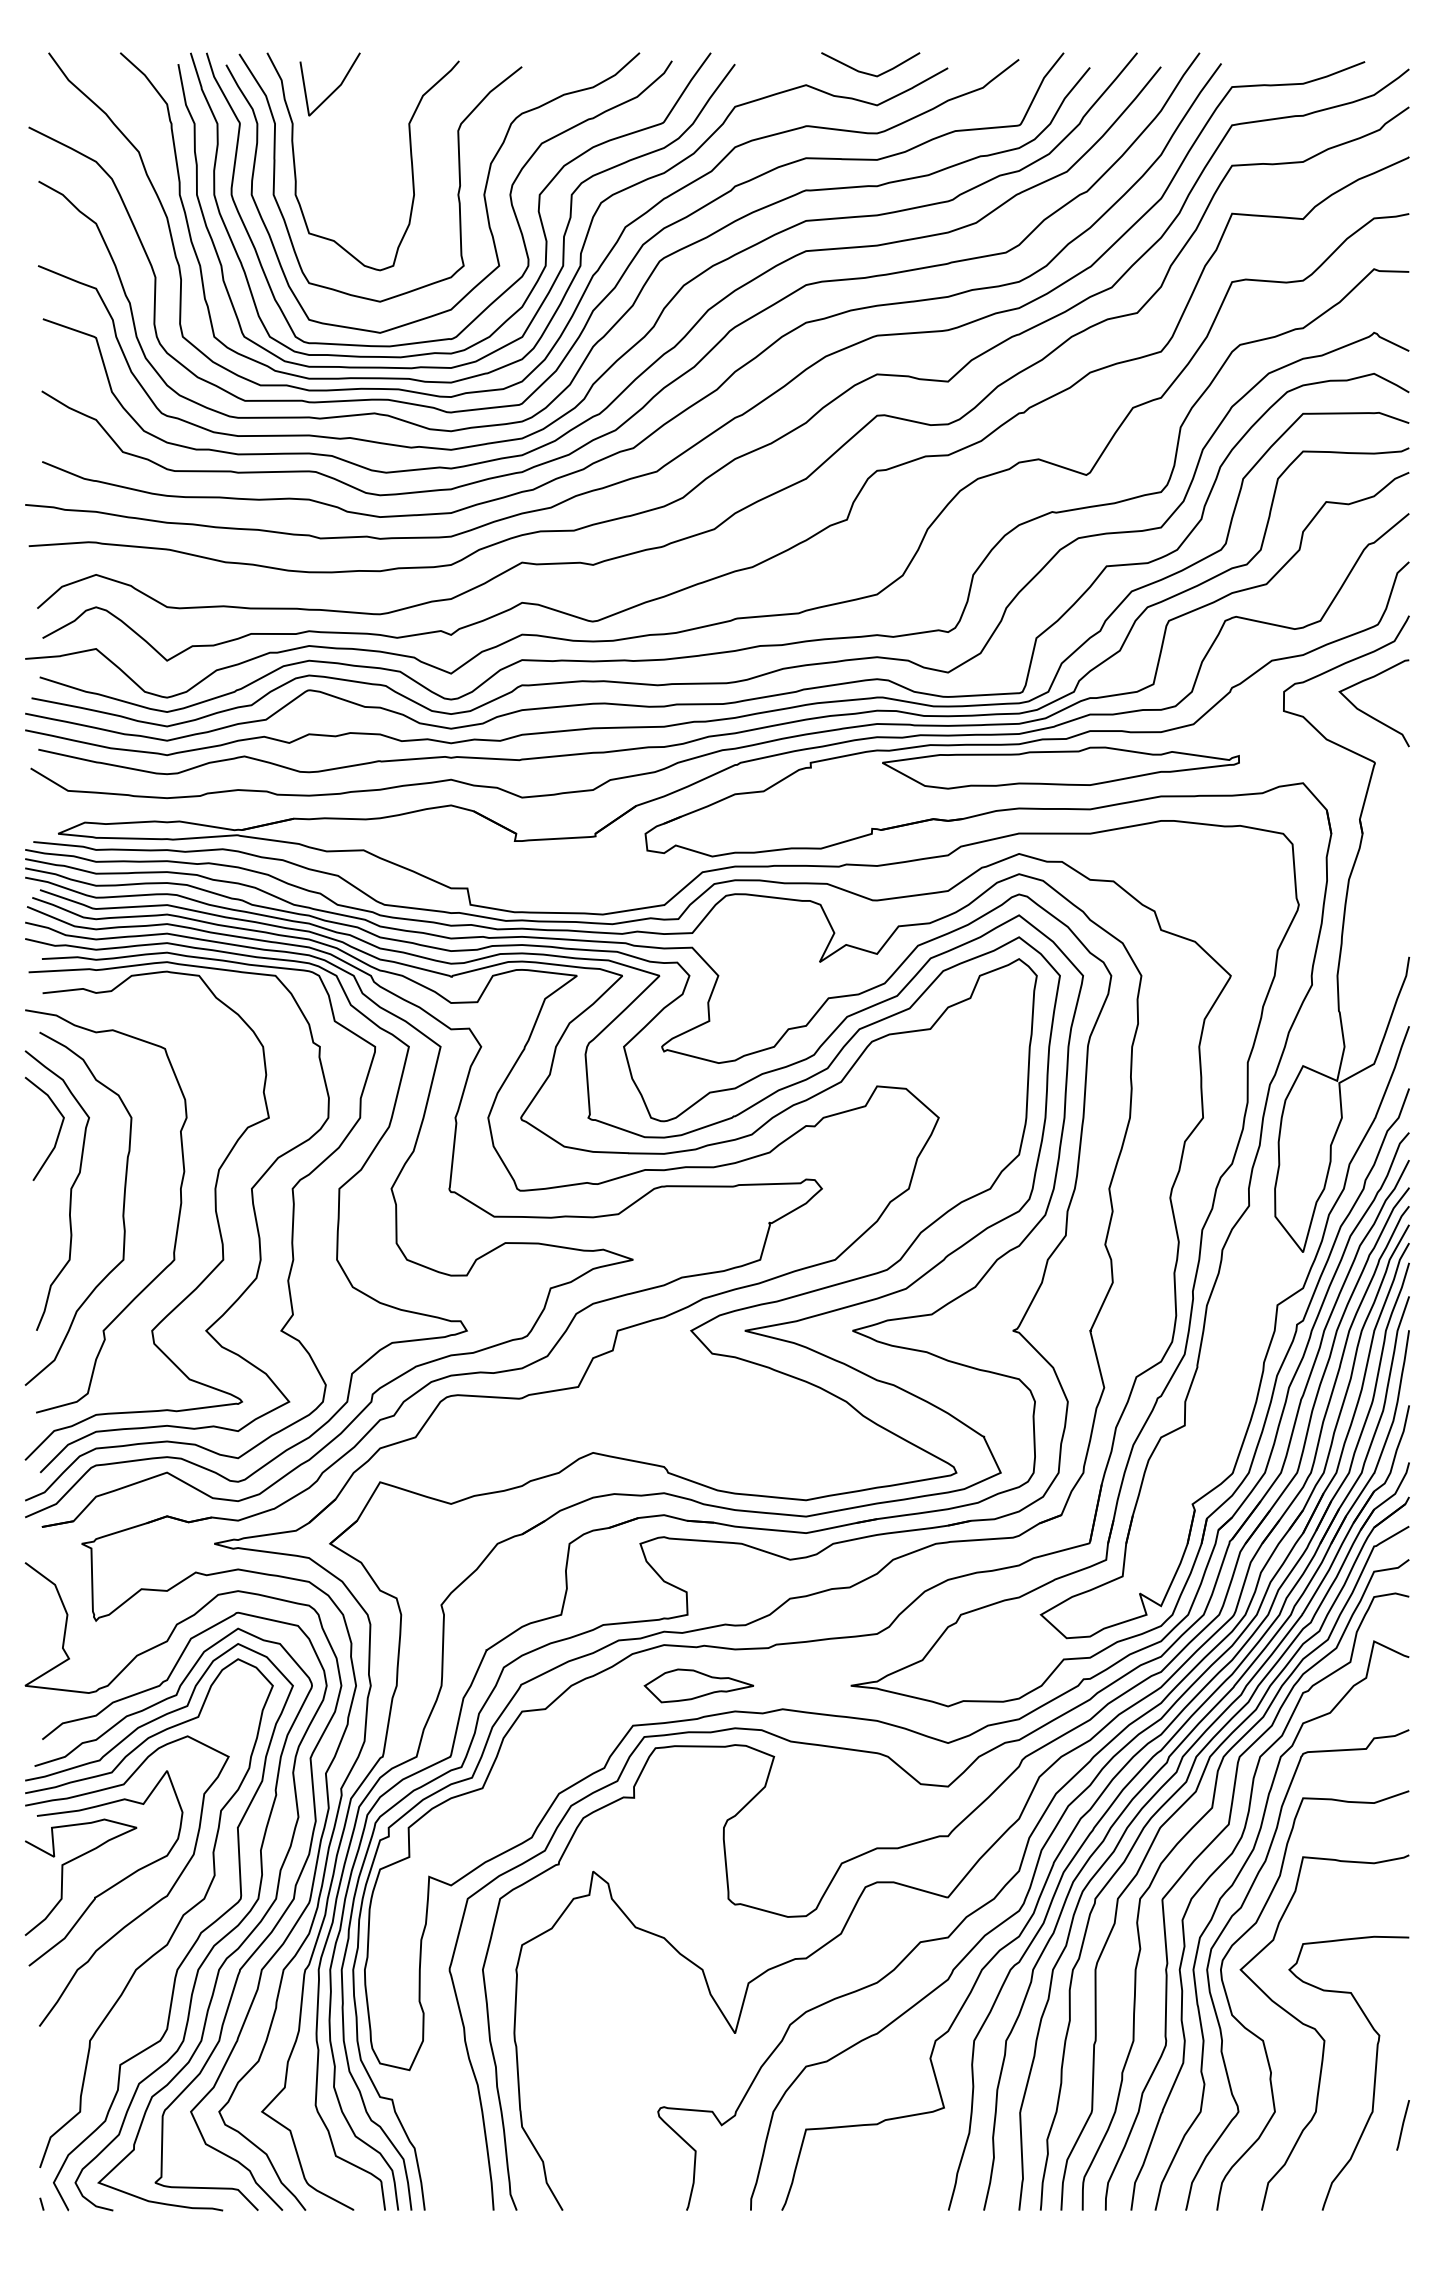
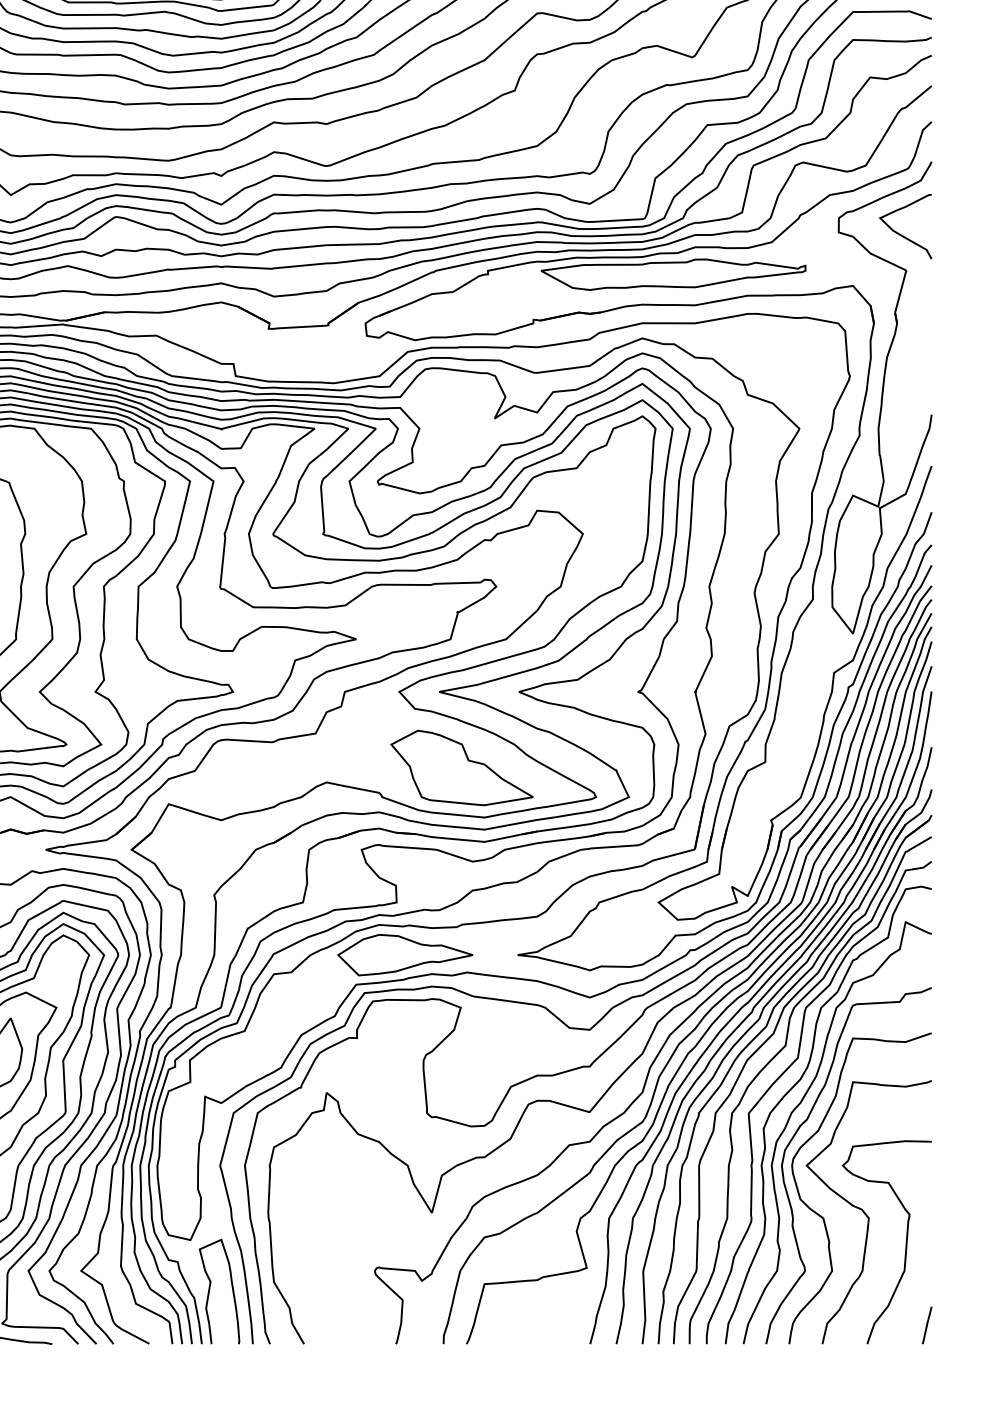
part: (775, 1433) -> (461, 768), added
part: (698, 1685) -> (404, 954), size x1.67
line: (1402, 2125) -> (926, 1325), moved
curve: (436, 2134) -> (210, 1287), added

